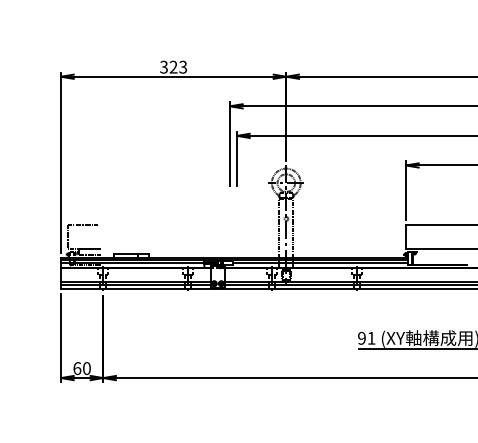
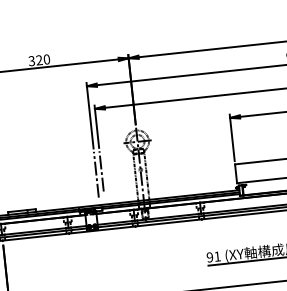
text: (183, 67) -> (47, 59), 323 -> 320
line: (237, 215) -> (101, 171), added
line: (230, 218) -> (96, 174), added

